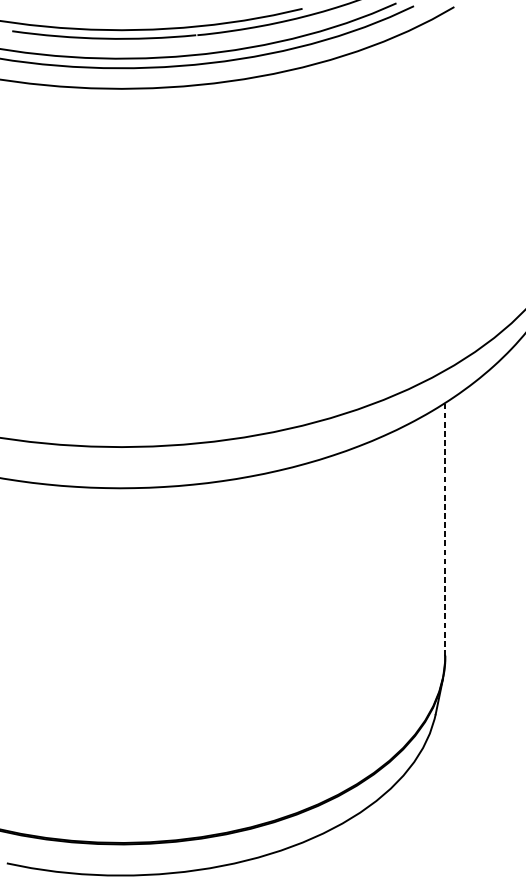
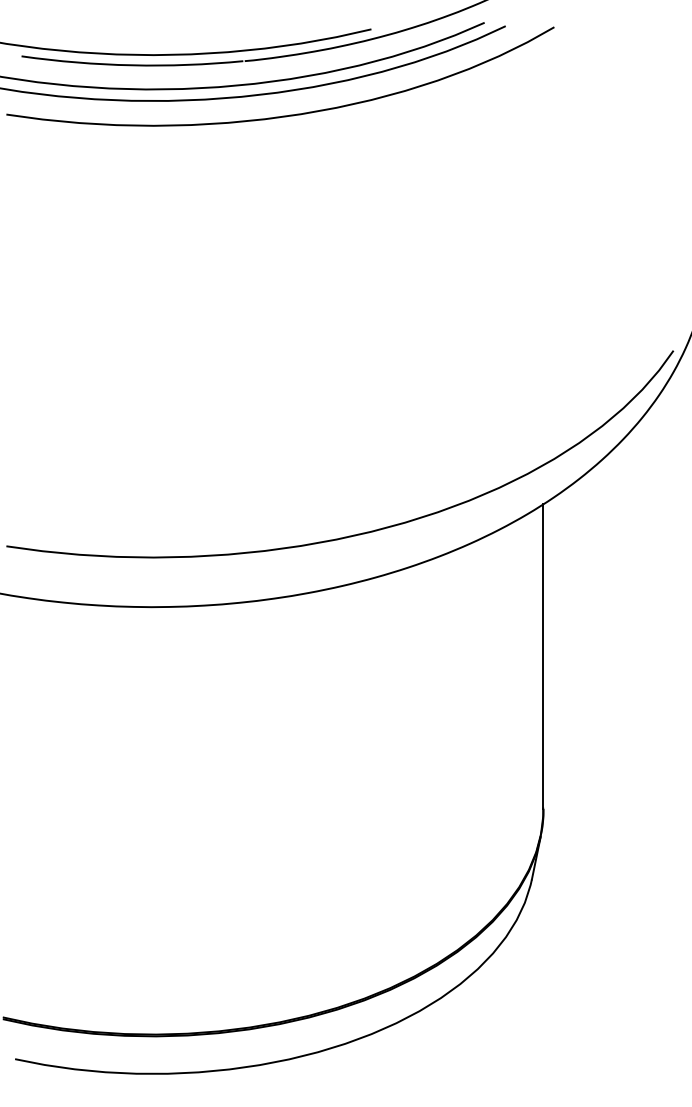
line: (445, 529) -> (543, 656), dashed -> solid

